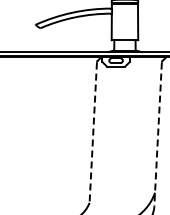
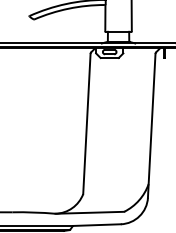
line: (92, 133) -> (86, 124), dashed -> solid
line: (157, 134) -> (151, 125), dashed -> solid

